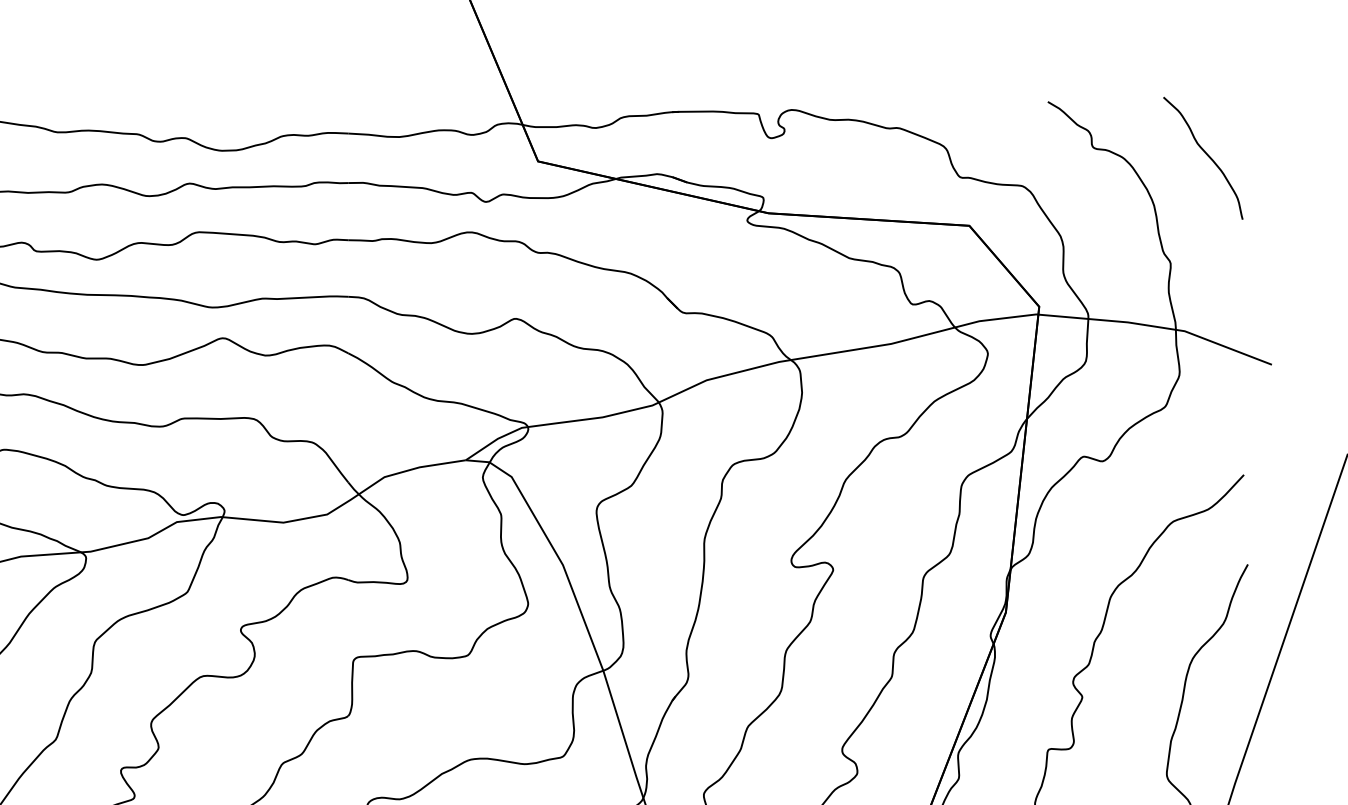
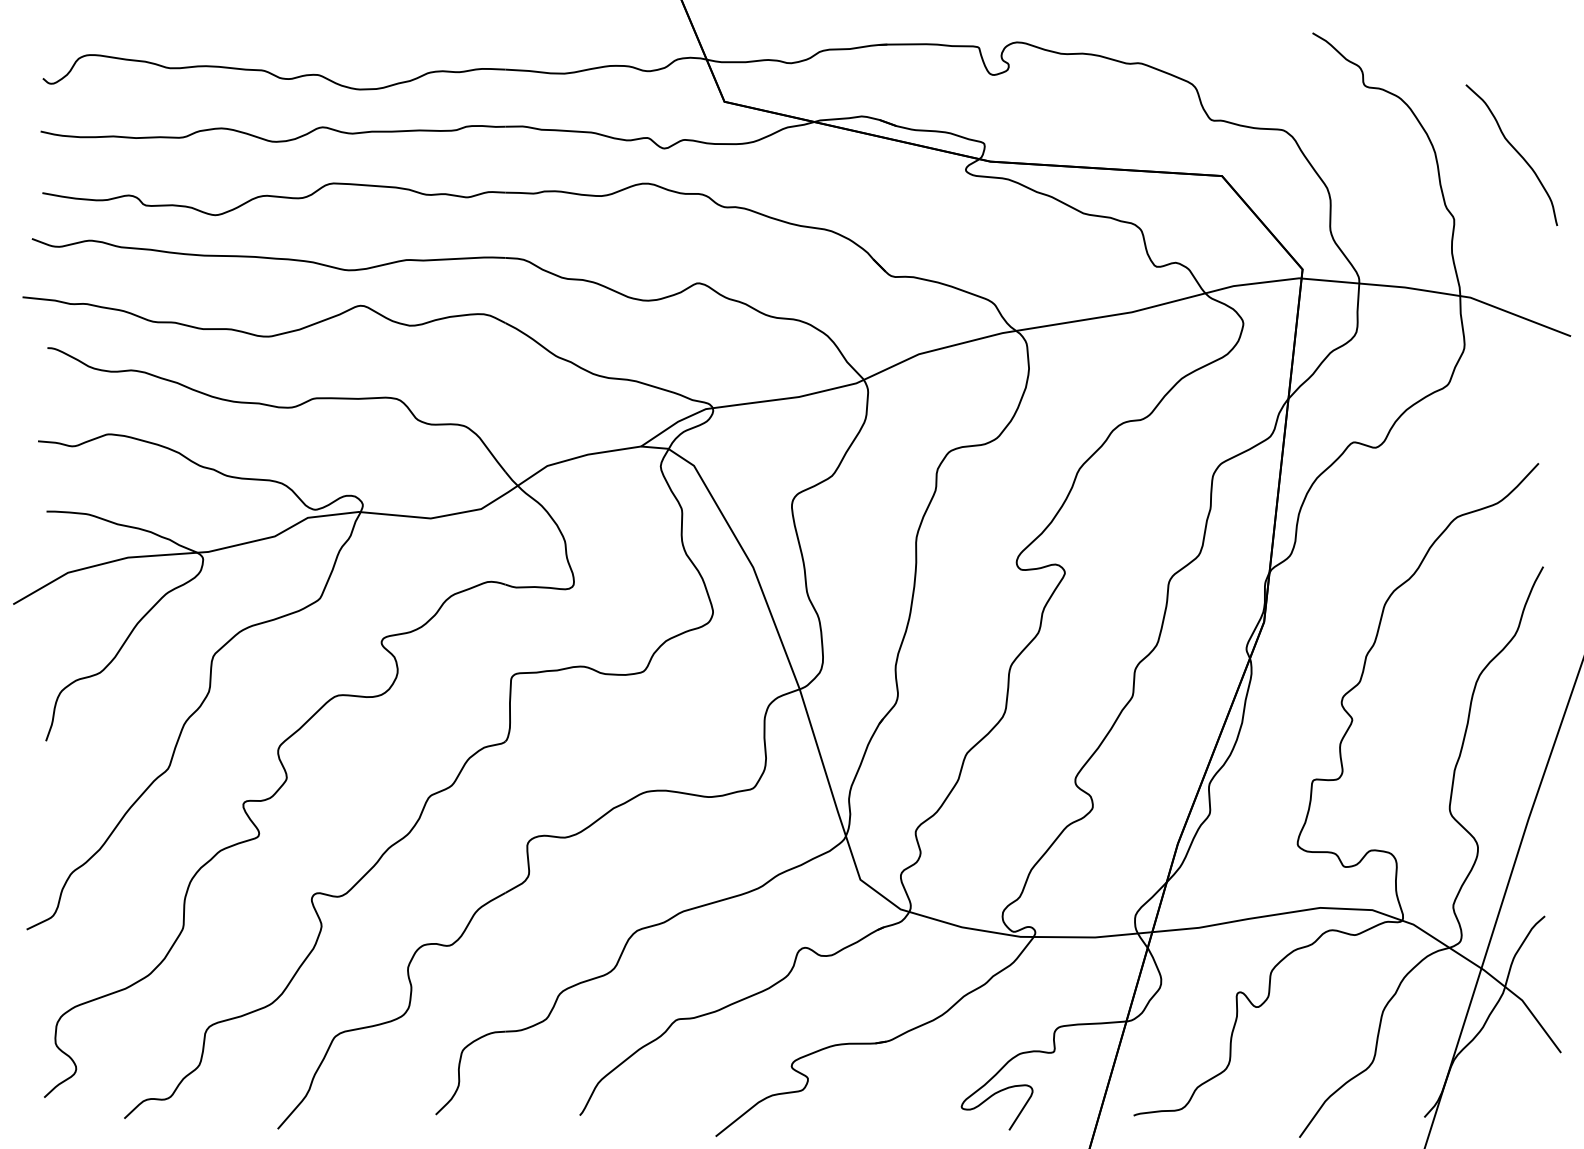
curve: (1206, 155) -> (1515, 151), moved

